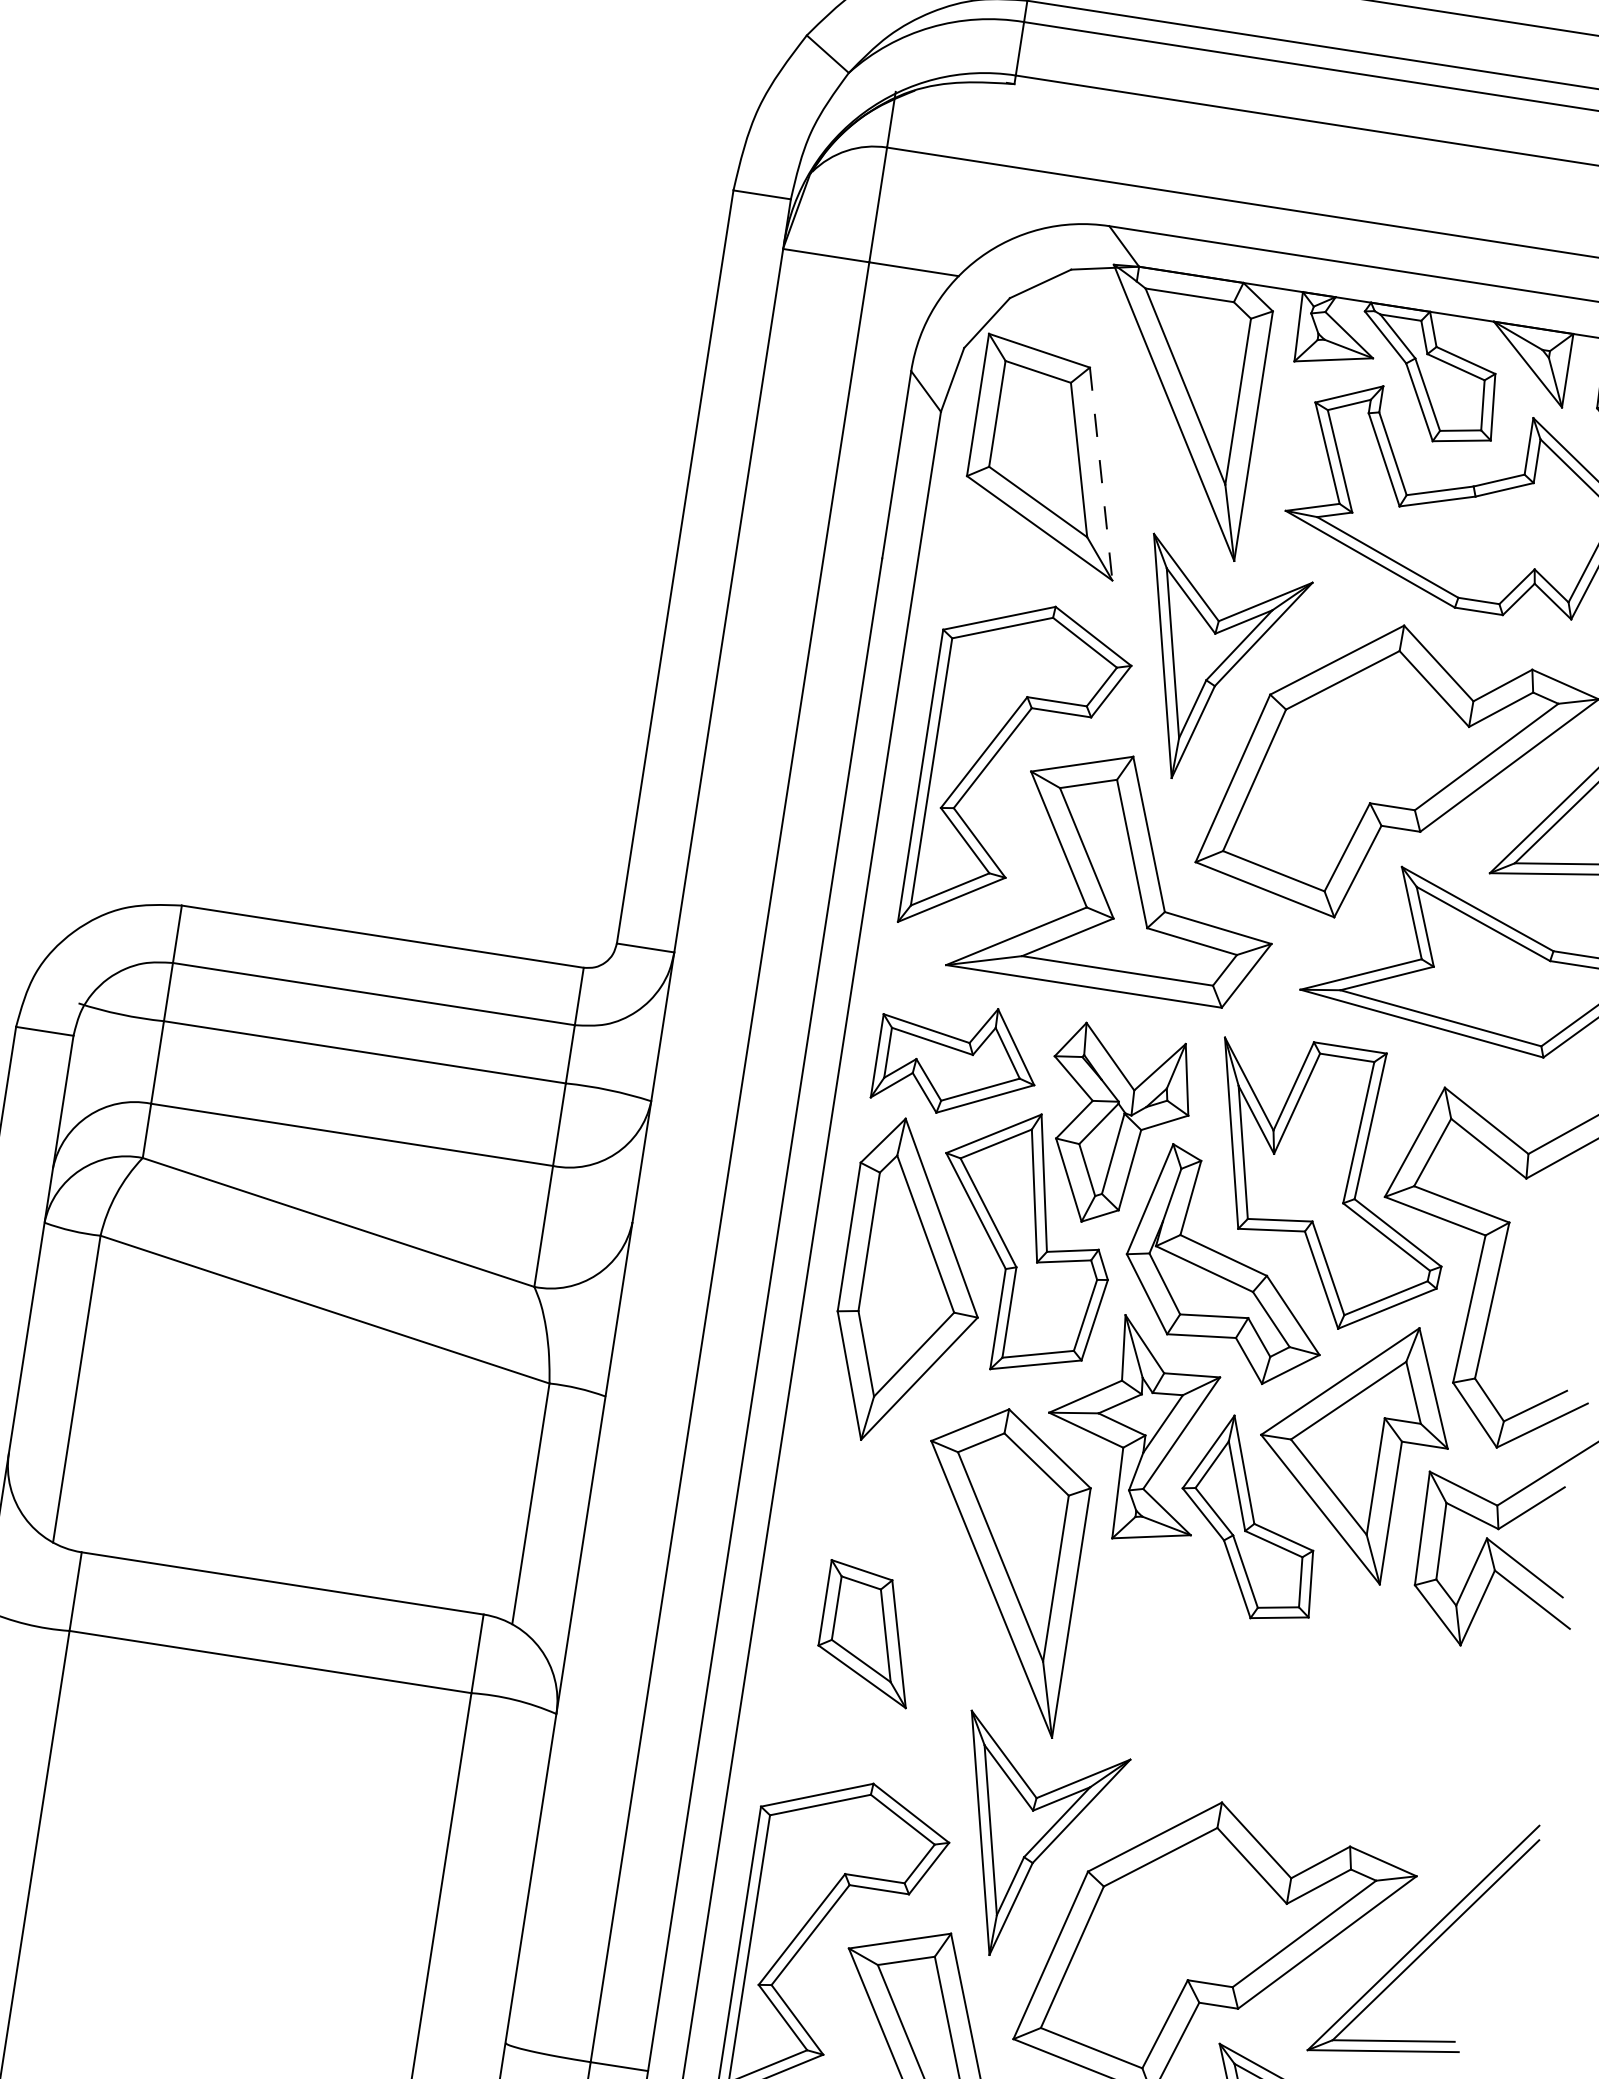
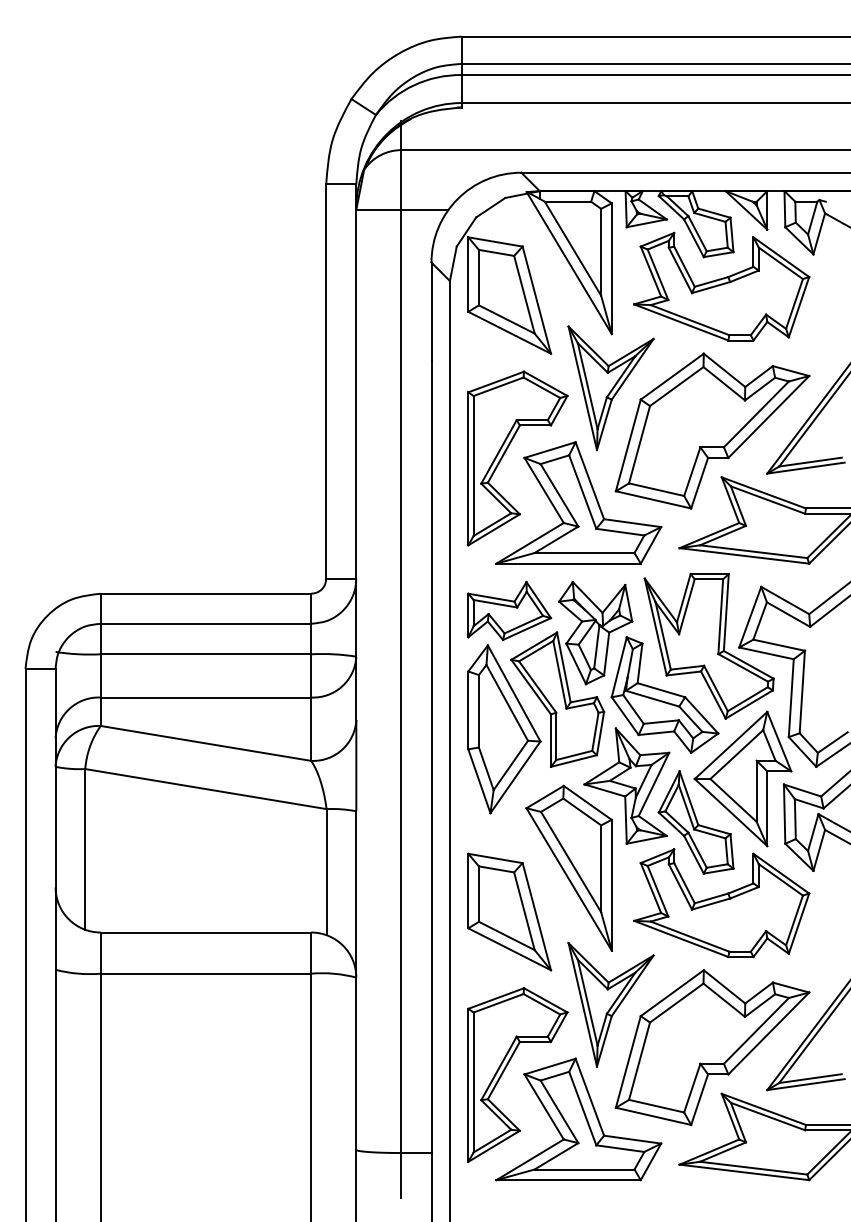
line: (1100, 474) -> (536, 300), dashed -> solid
part: (868, 1633) -> (509, 911), size x1.67
part: (1275, 1680) -> (721, 903), added

